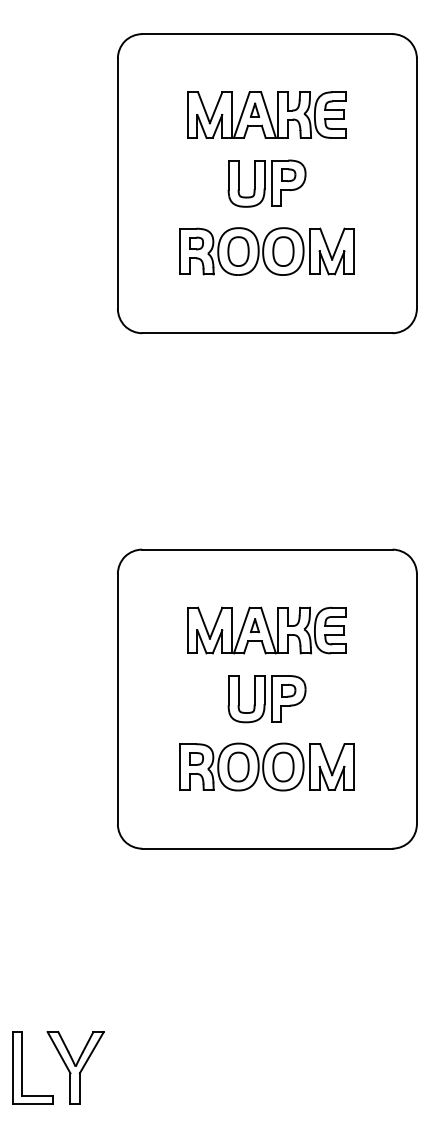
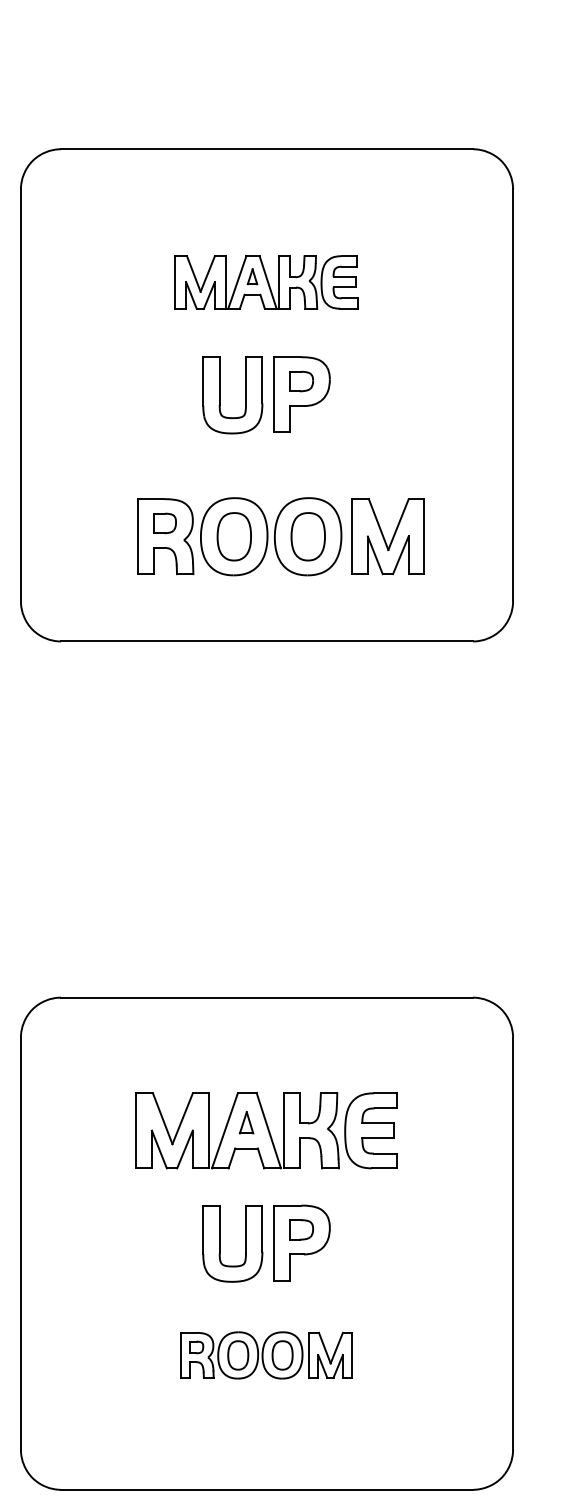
part: (266, 114) -> (265, 281), size x0.7
part: (266, 251) -> (280, 536), moved
part: (266, 766) -> (265, 1354), size x0.6

